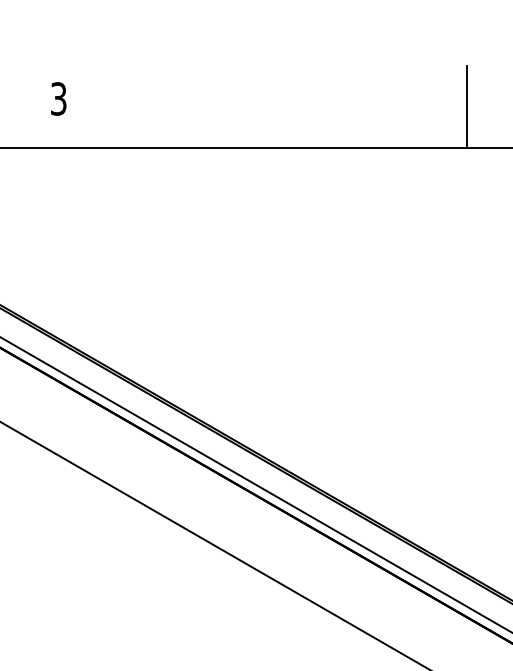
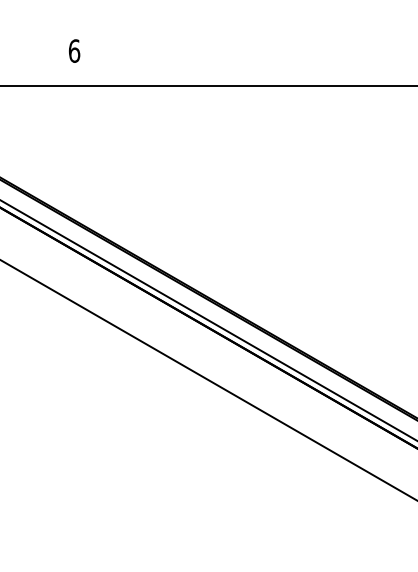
text: (58, 98) -> (74, 50), 3 -> 6
line: (467, 106) -> (362, 56), removed

